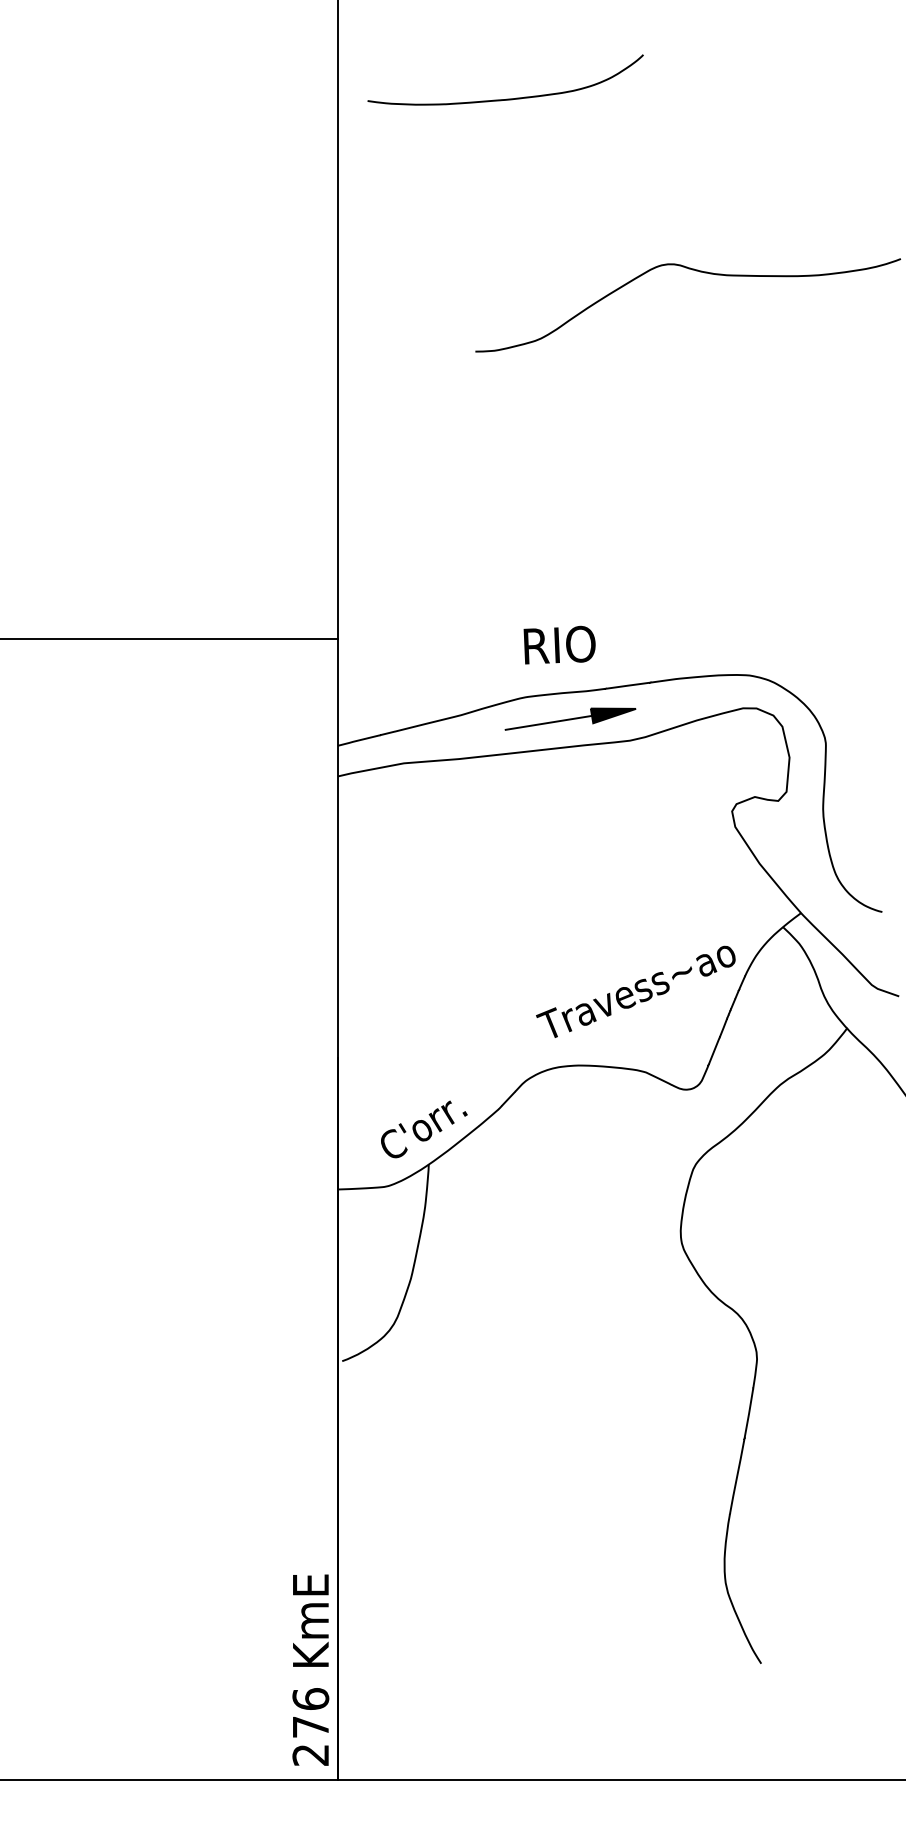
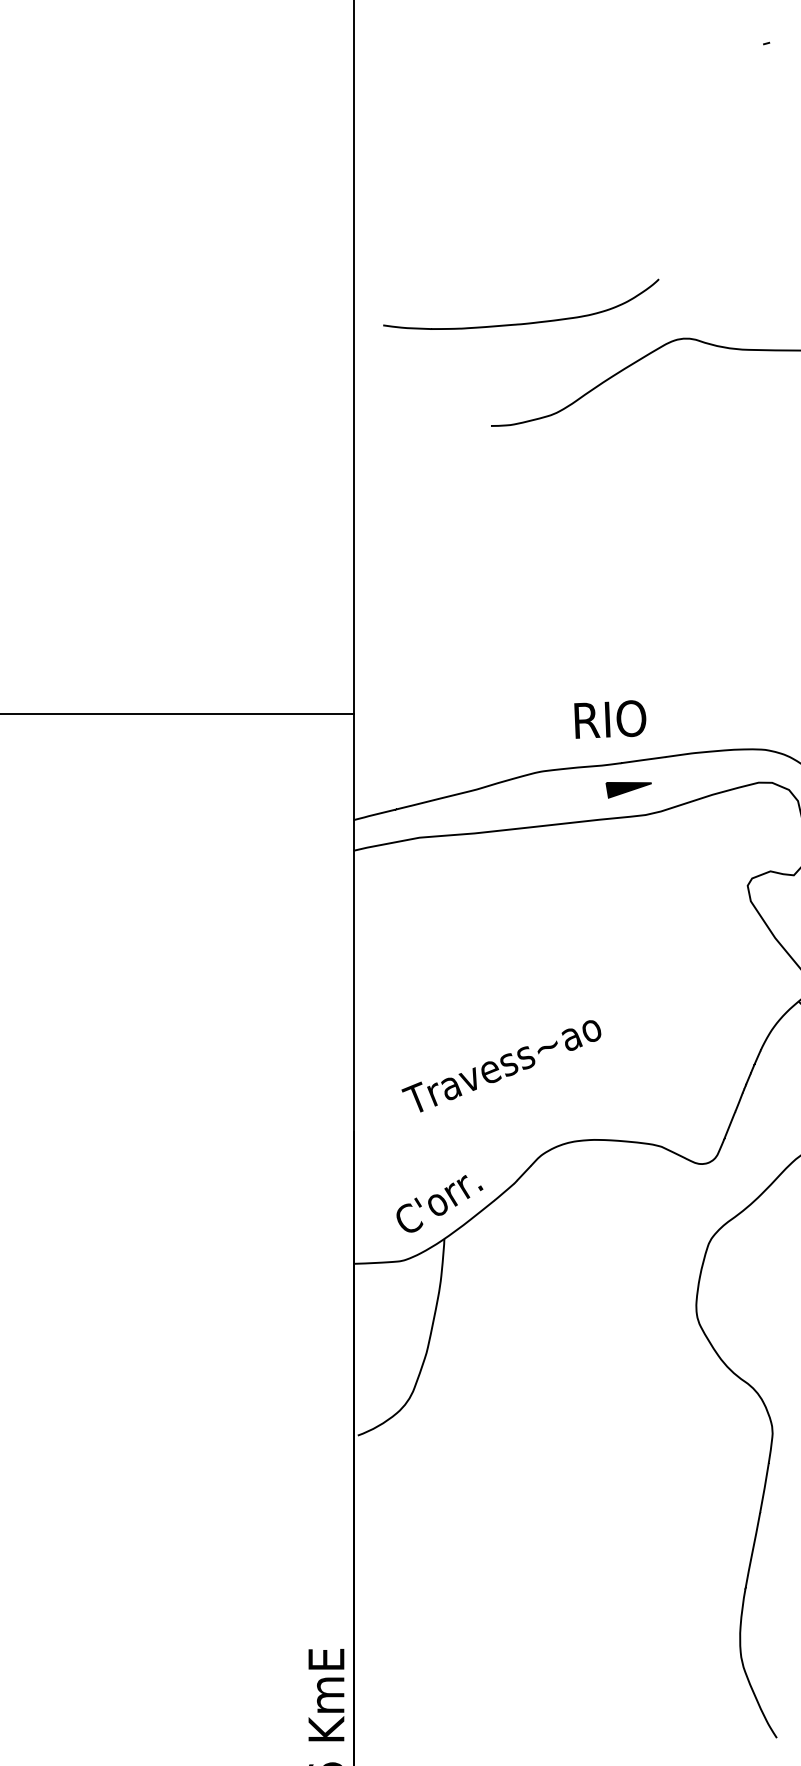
curve: (506, 98) -> (522, 322), moved
text: (559, 644) -> (610, 718), moved
line: (548, 722) -> (564, 796), removed
text: (635, 991) -> (501, 1065), moved

